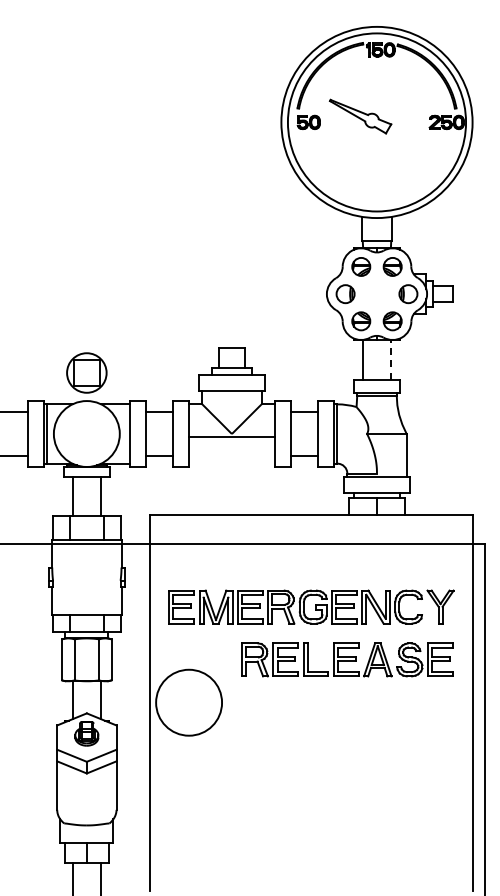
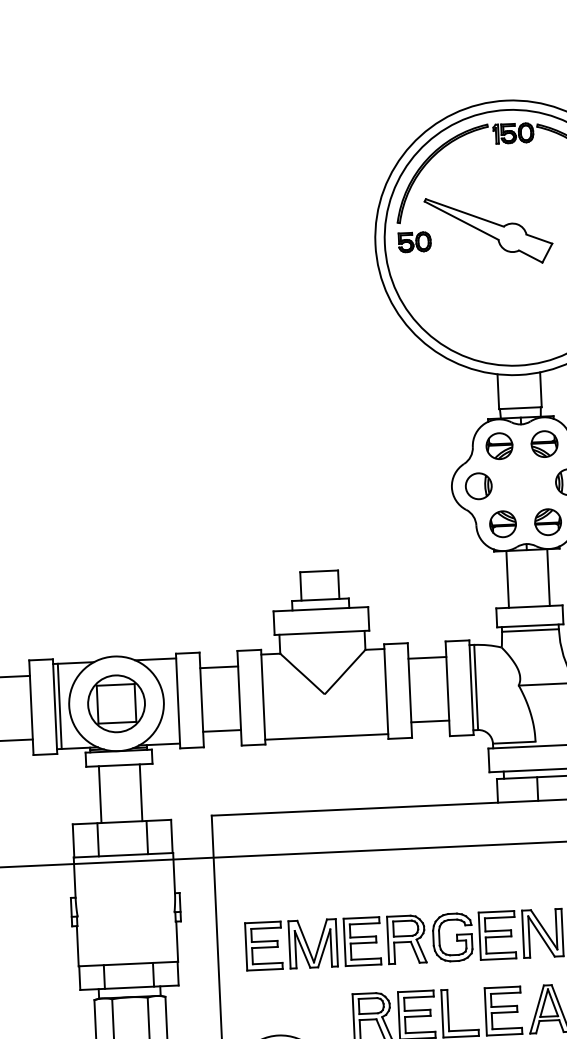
part: (360, 116) -> (488, 230), size x1.43
line: (391, 359) -> (548, 577), dashed -> solid
part: (86, 372) -> (116, 703), moved
line: (231, 436) -> (326, 736), moved

